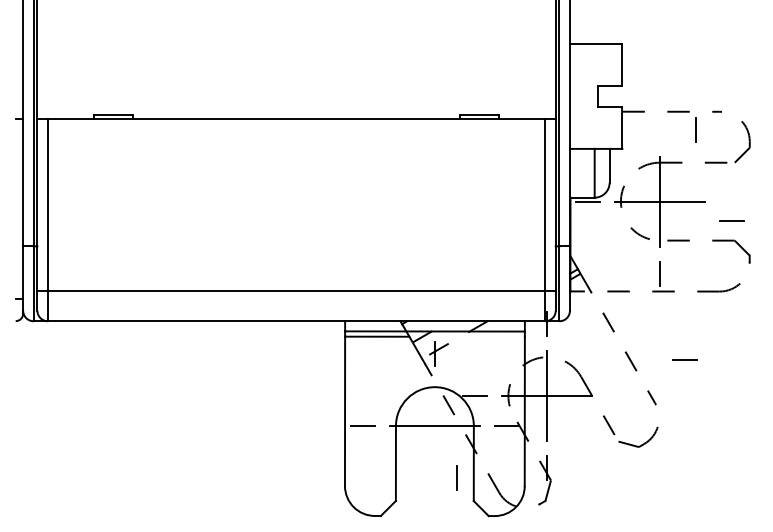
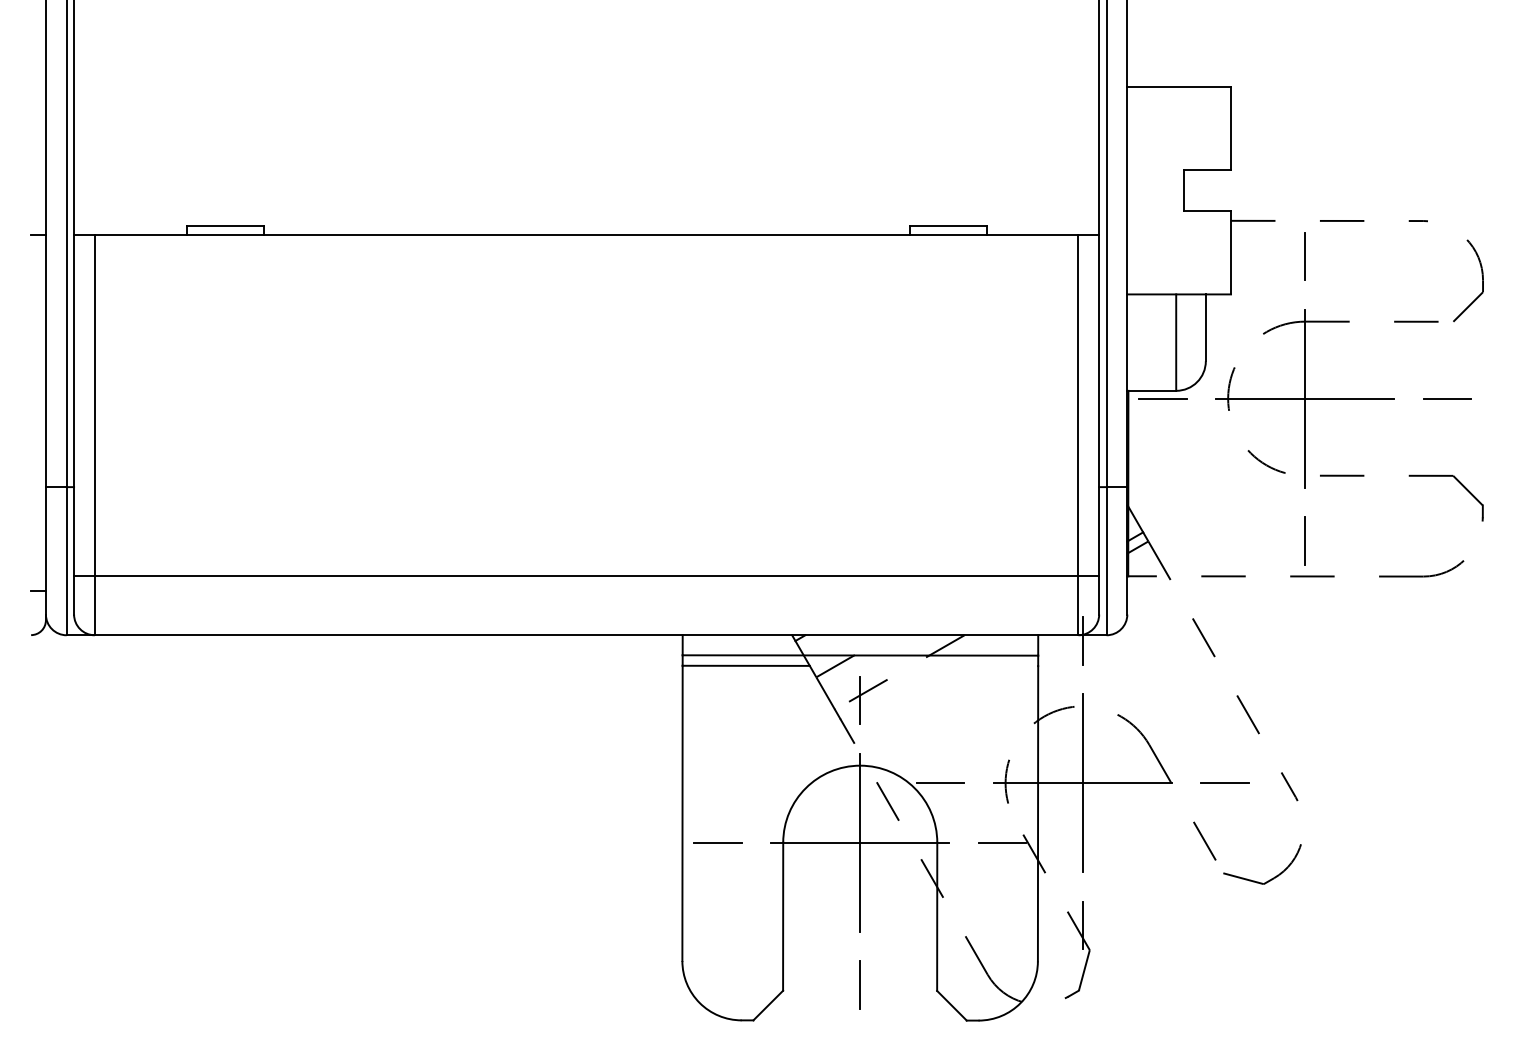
line: (695, 129) -> (1304, 256), moved
line: (731, 220) -> (1446, 398), moved
line: (684, 359) -> (1223, 782), moved
line: (434, 426) -> (859, 843), added
line: (456, 477) -> (859, 983), moved

